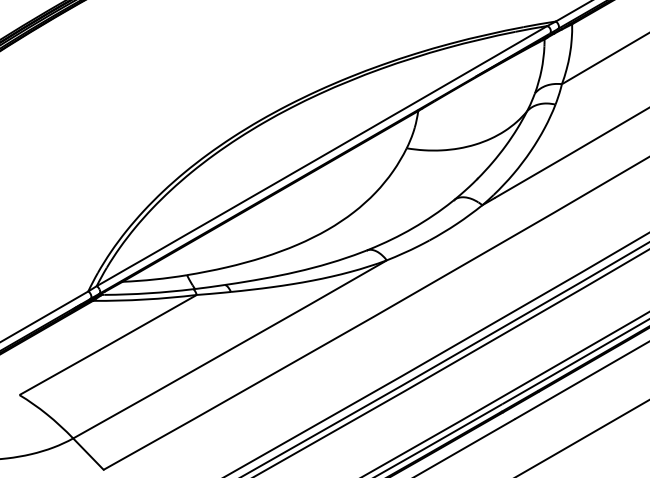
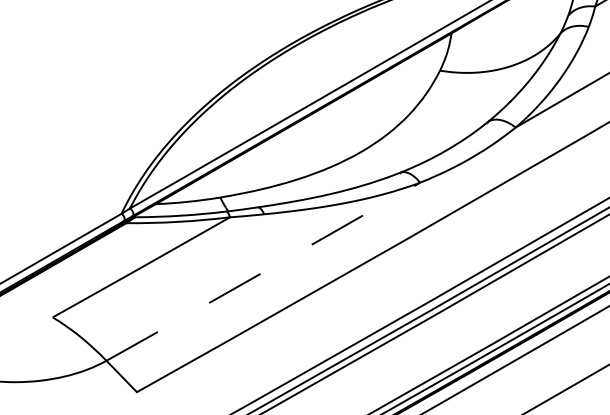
arc: (230, 349) -> (263, 271), solid -> dashed

